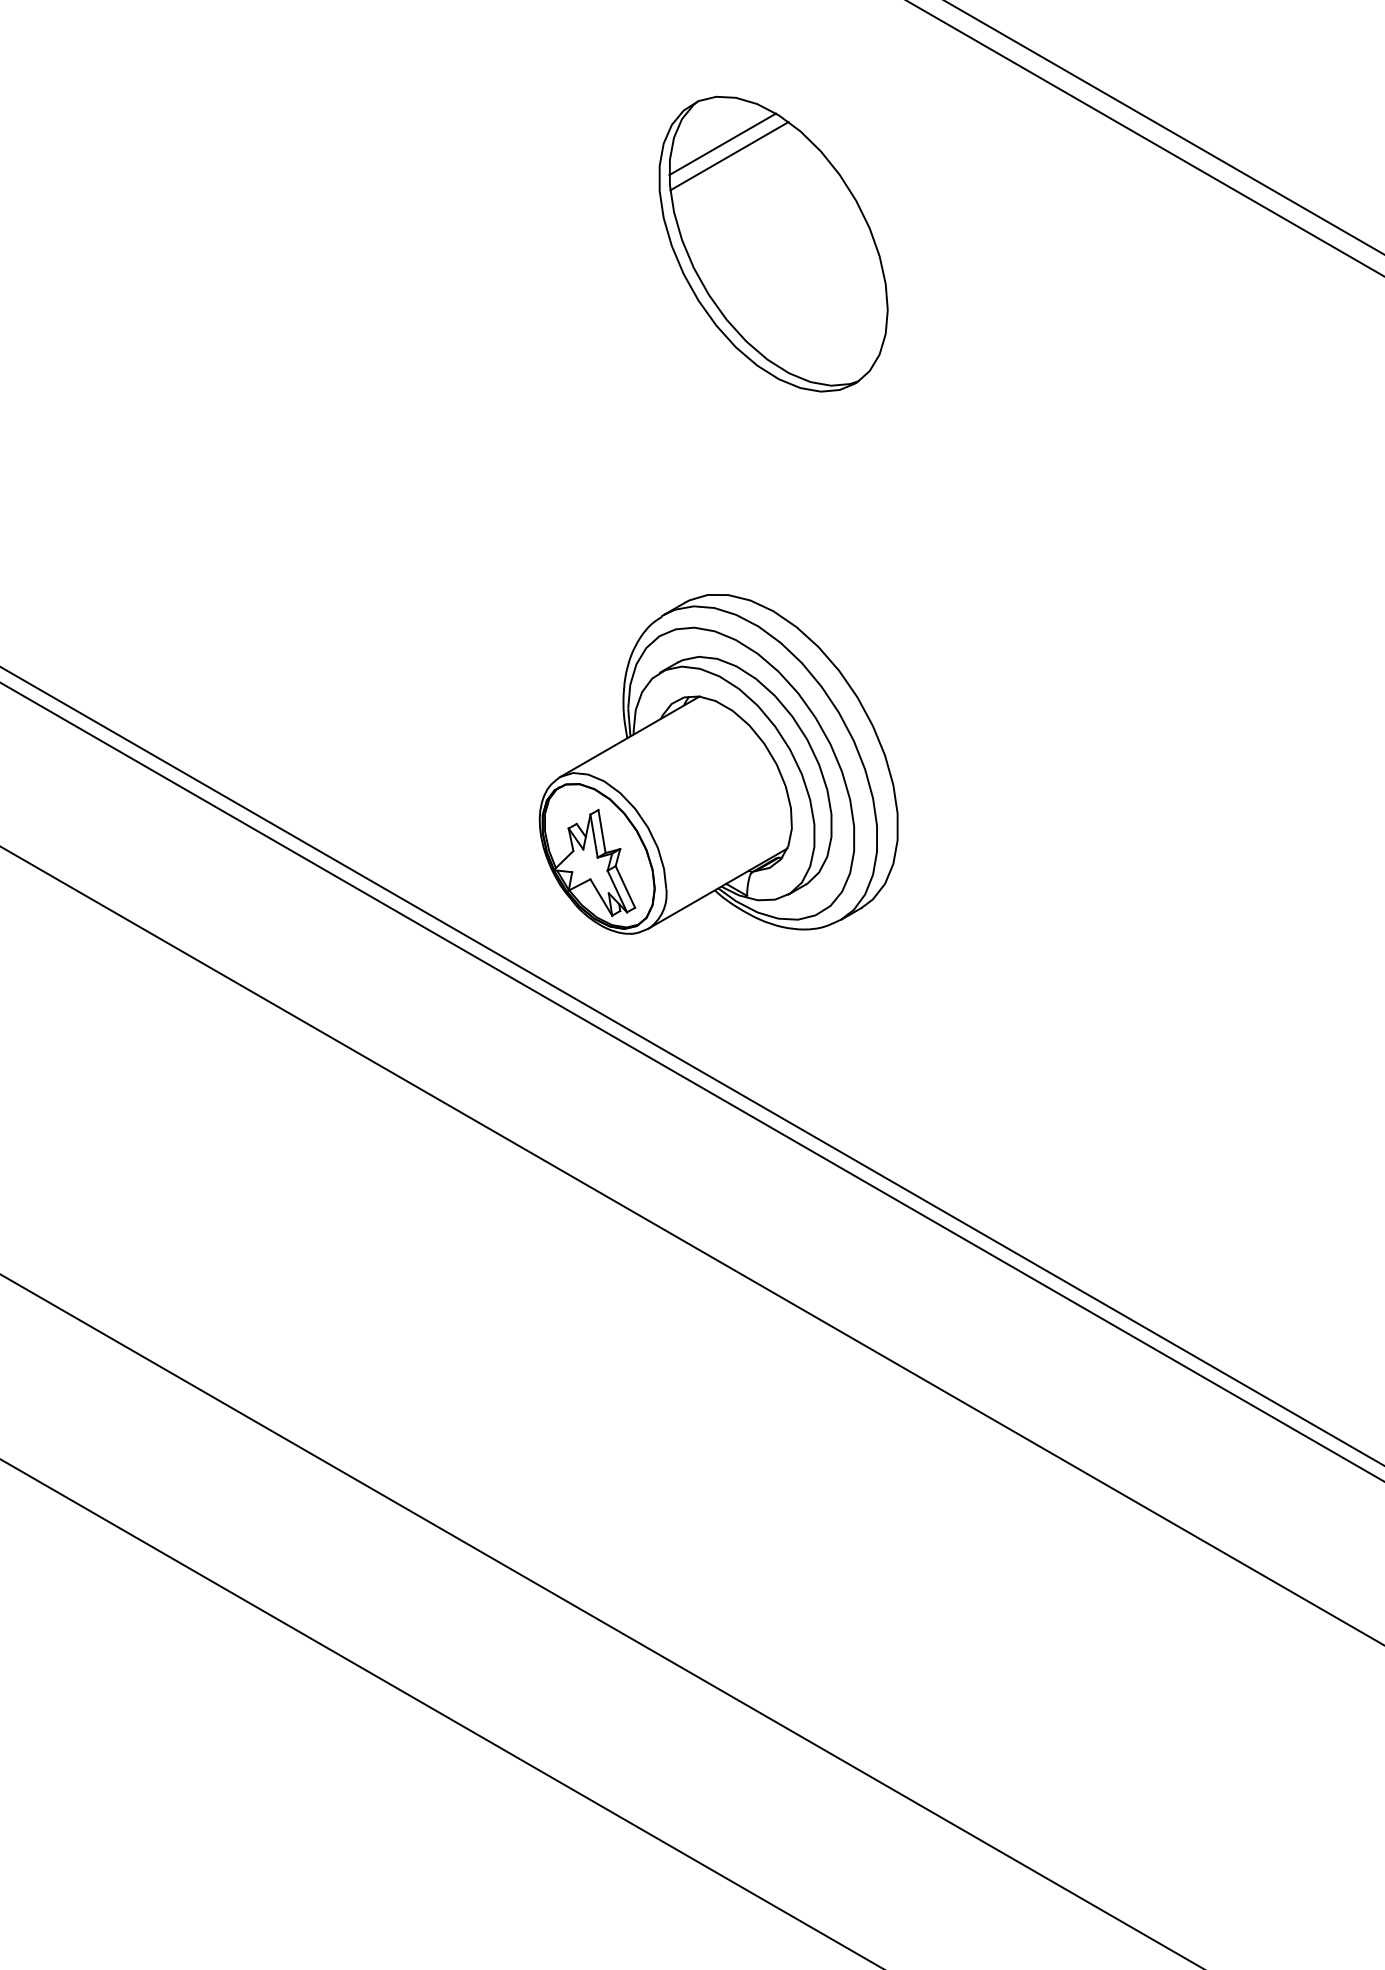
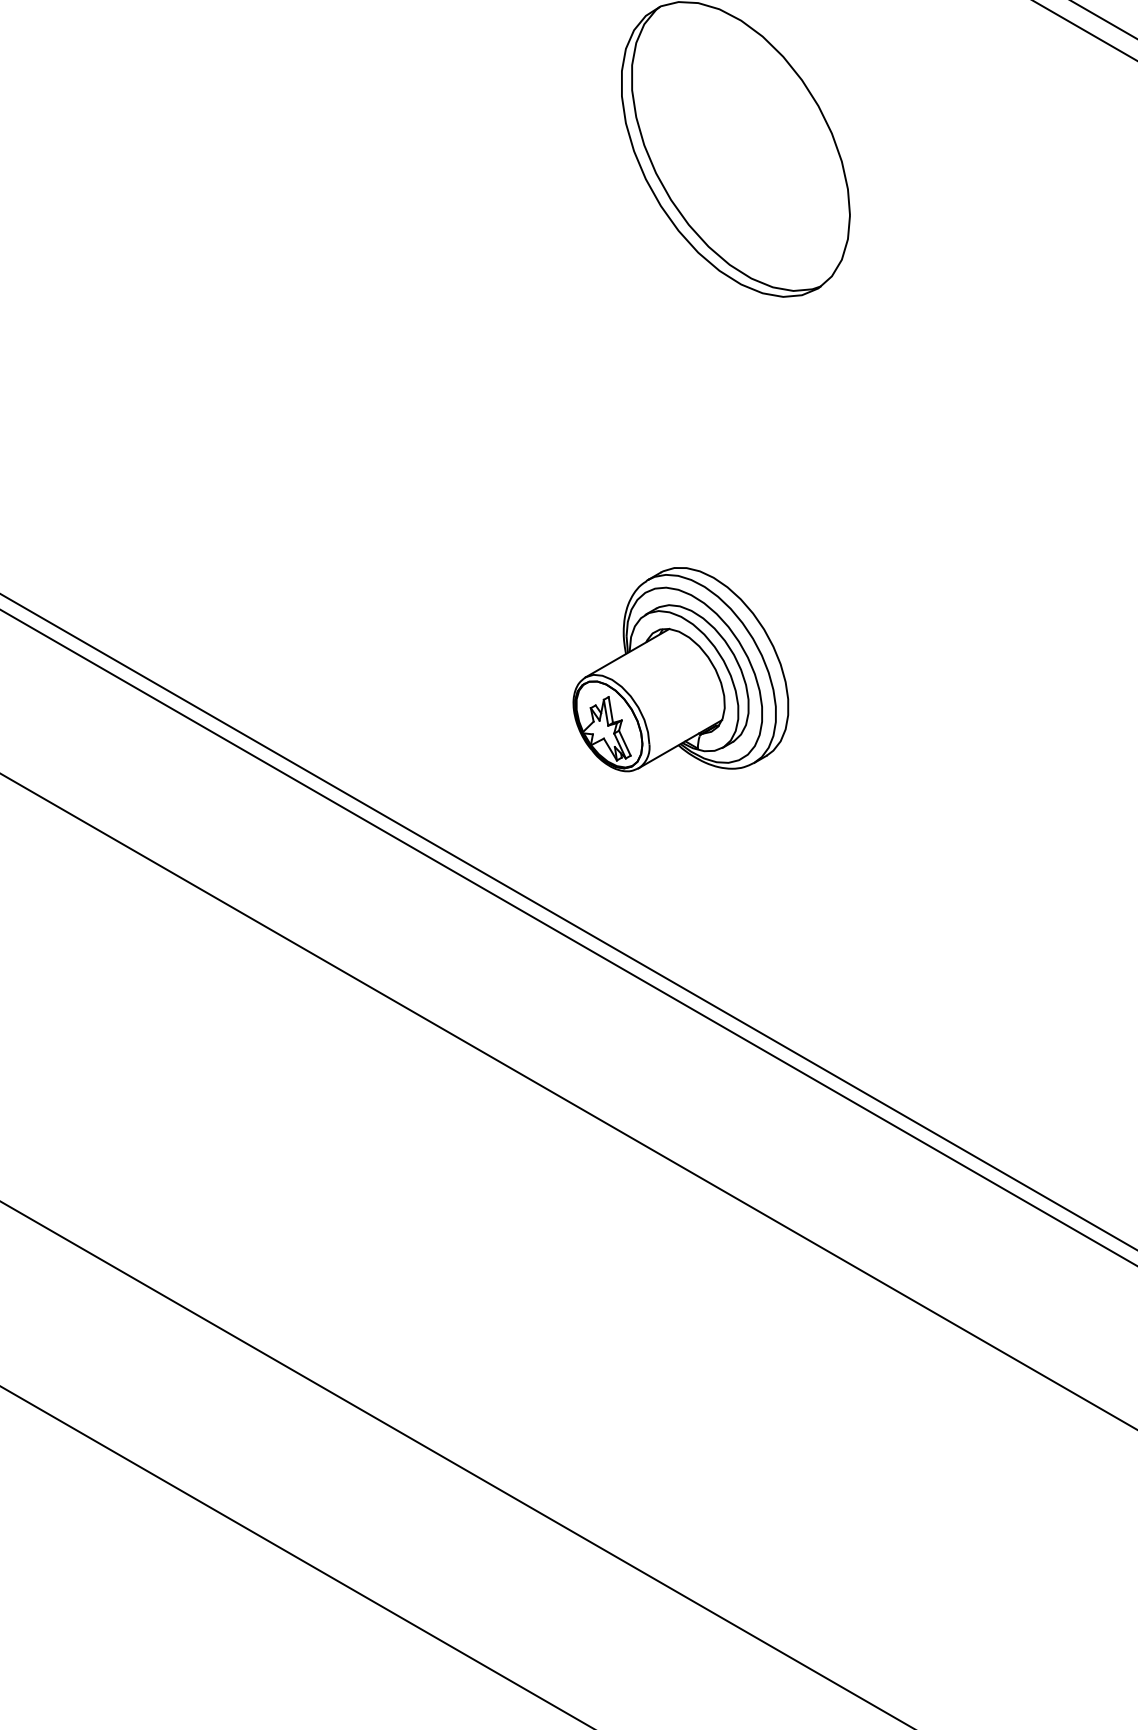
line: (722, 144) -> (684, 49), removed
line: (729, 156) -> (691, 61), removed
part: (718, 764) -> (680, 669), size x0.6

